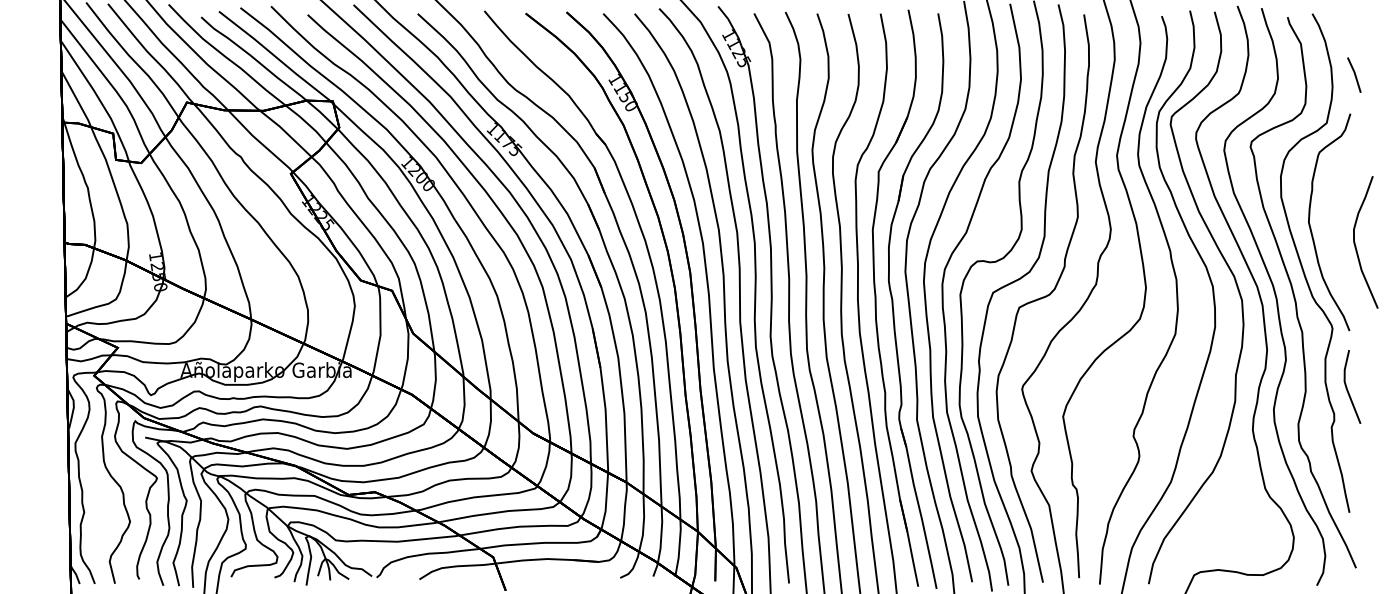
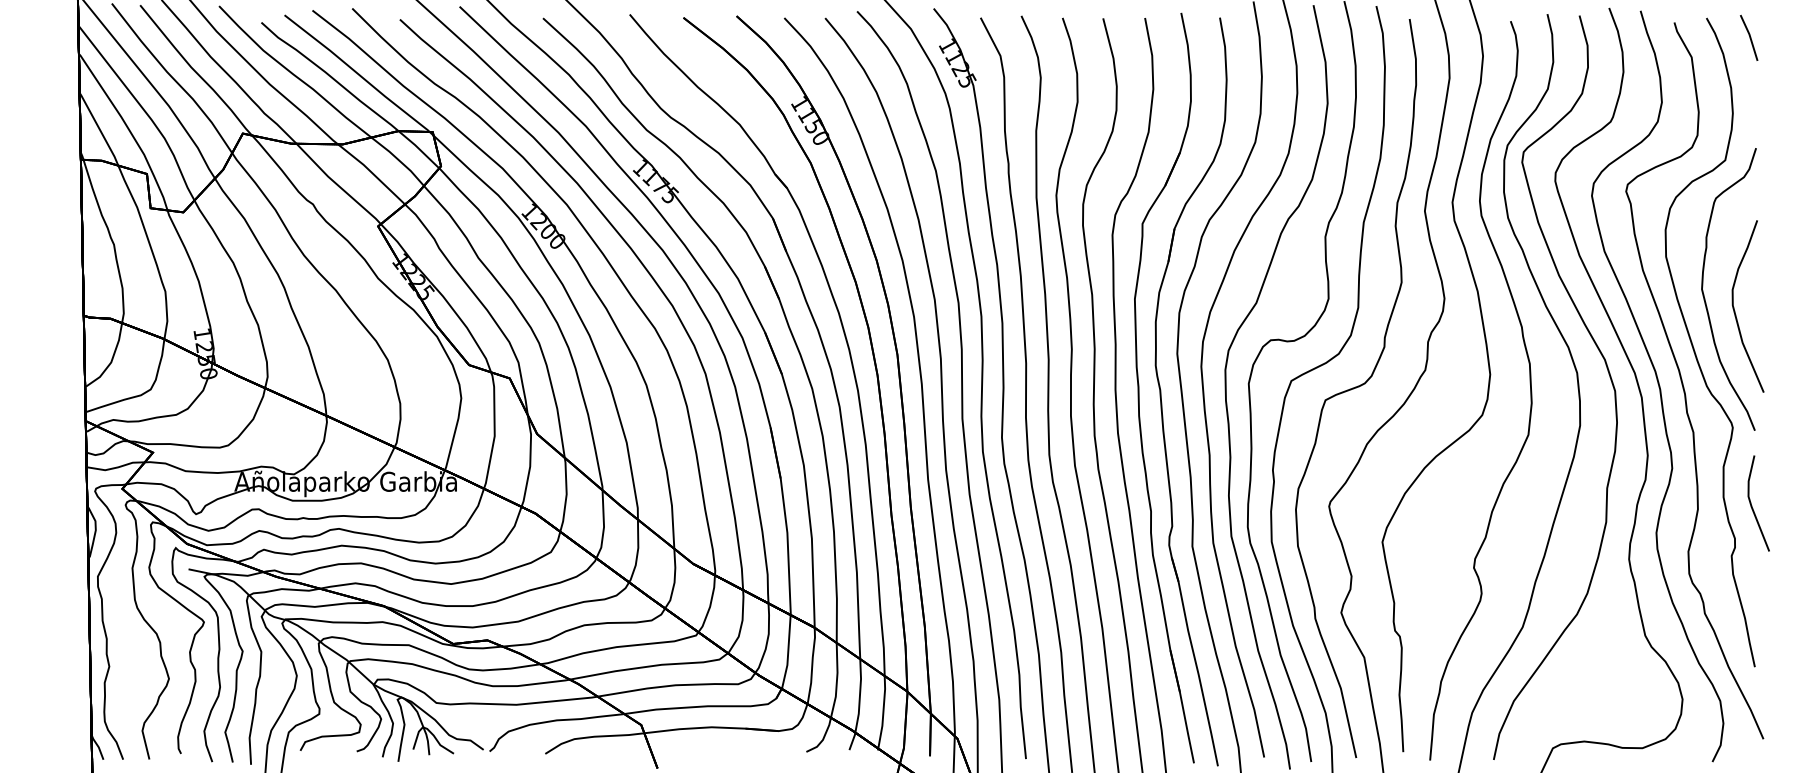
line: (1354, 74) -> (1749, 37), moved
curve: (1356, 245) -> (1735, 310), moved

